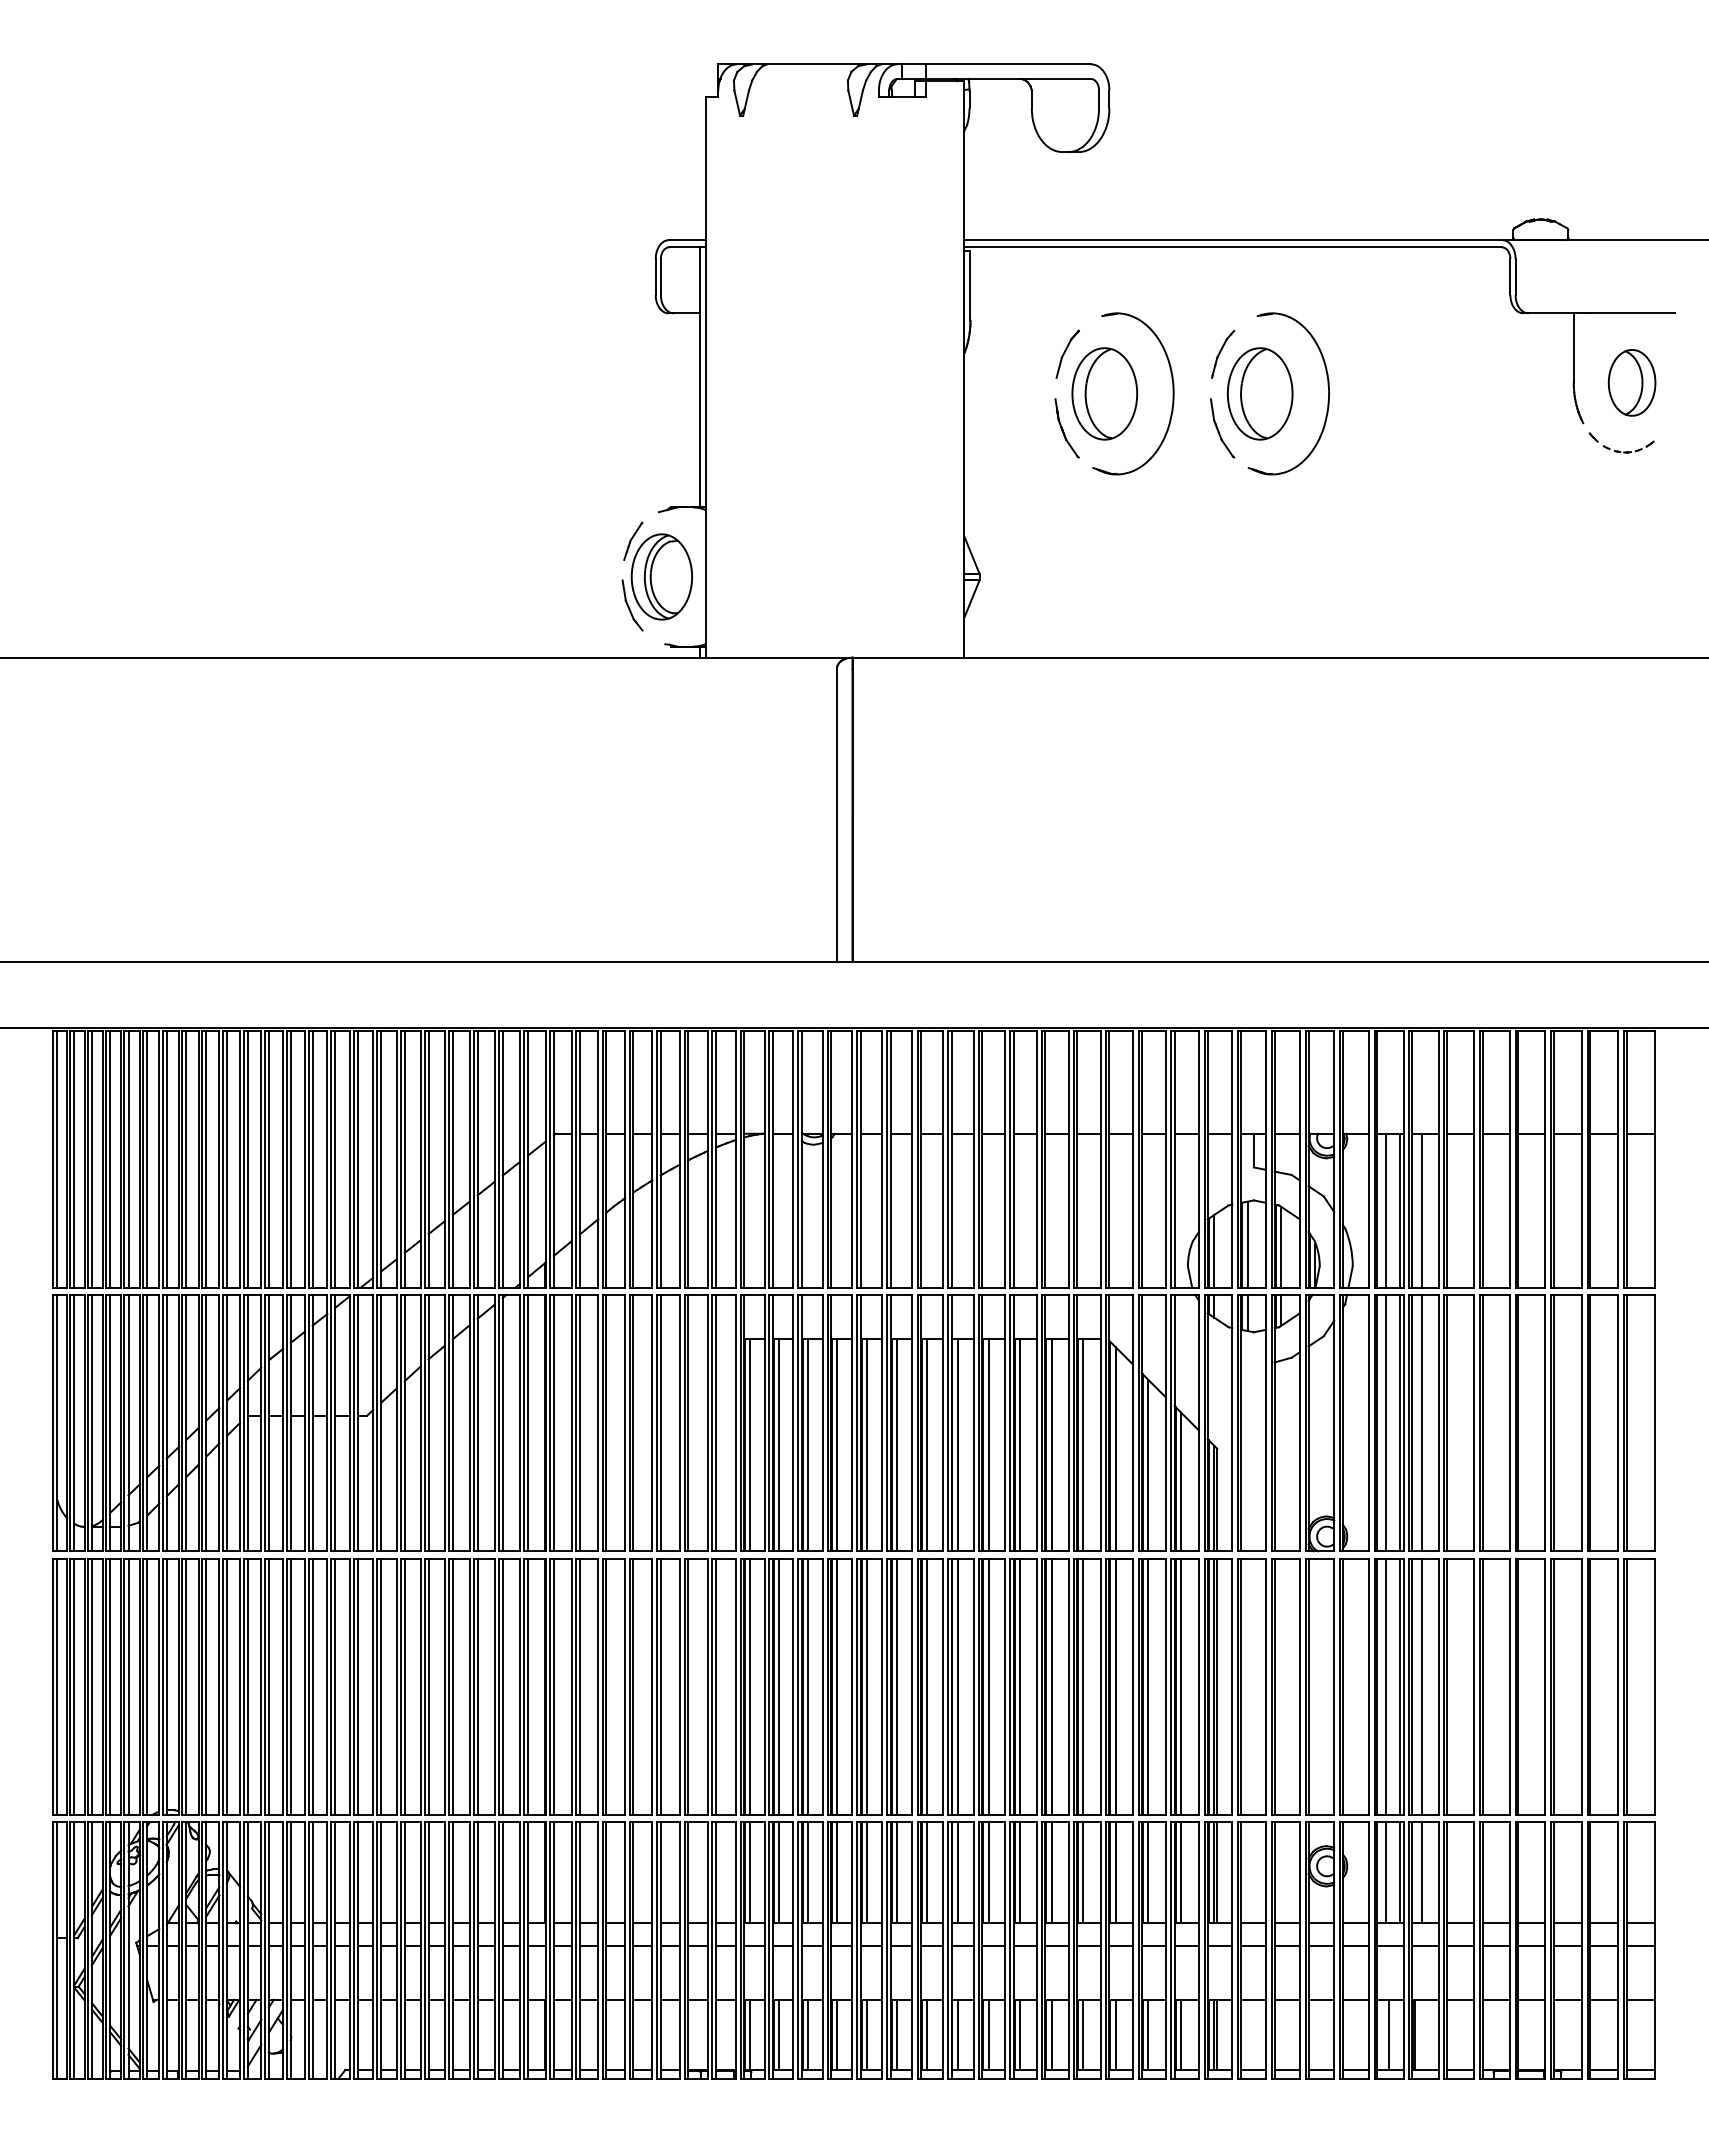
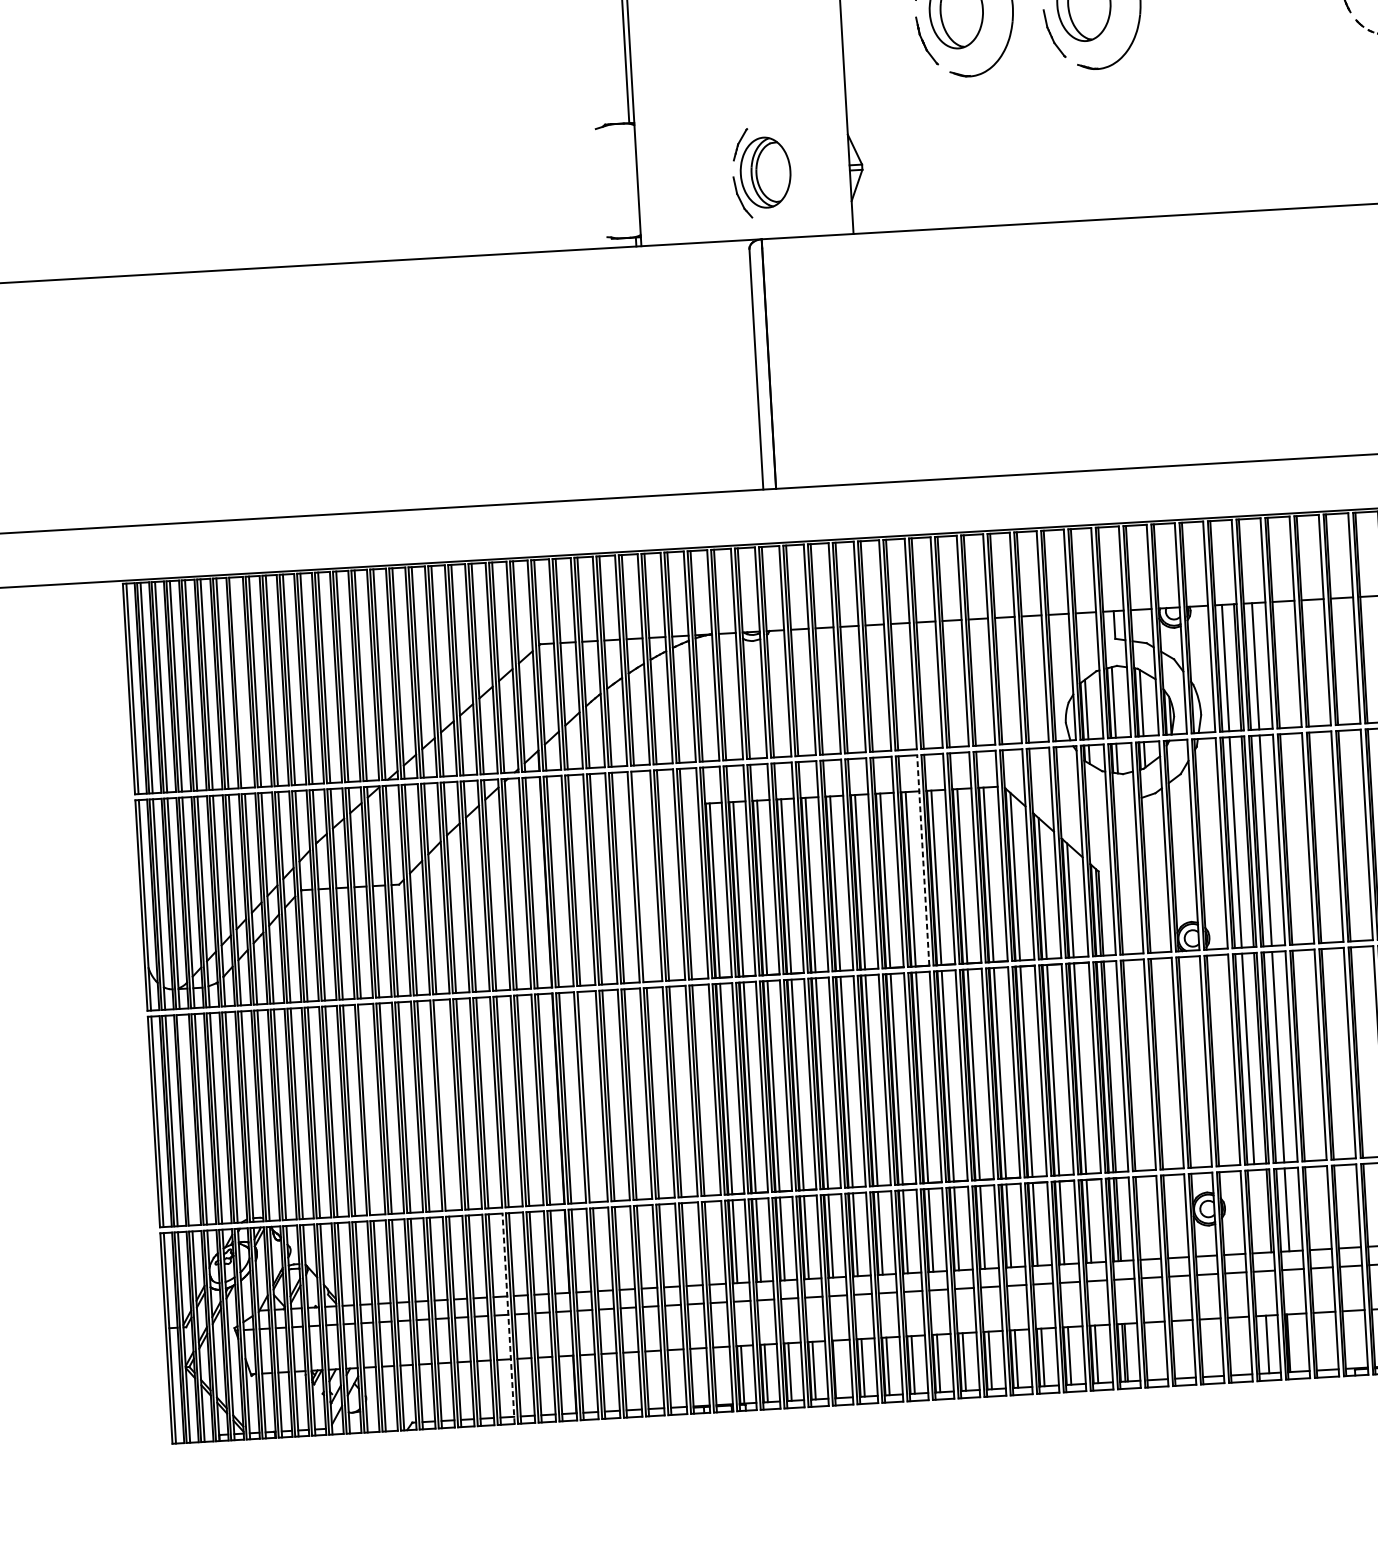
part: (656, 576) -> (761, 172), moved
line: (186, 1159) -> (238, 682), removed
line: (660, 1422) -> (640, 876), removed
line: (1005, 1422) -> (923, 859), solid -> dashed
line: (92, 1686) -> (186, 1119), removed
line: (312, 1686) -> (367, 1109), removed
line: (404, 1686) -> (442, 1105), removed
line: (579, 1686) -> (586, 1096), removed
line: (1385, 1872) -> (1256, 1211), removed
line: (469, 1950) -> (508, 1318), solid -> dashed
line: (866, 2034) -> (838, 1368), removed

